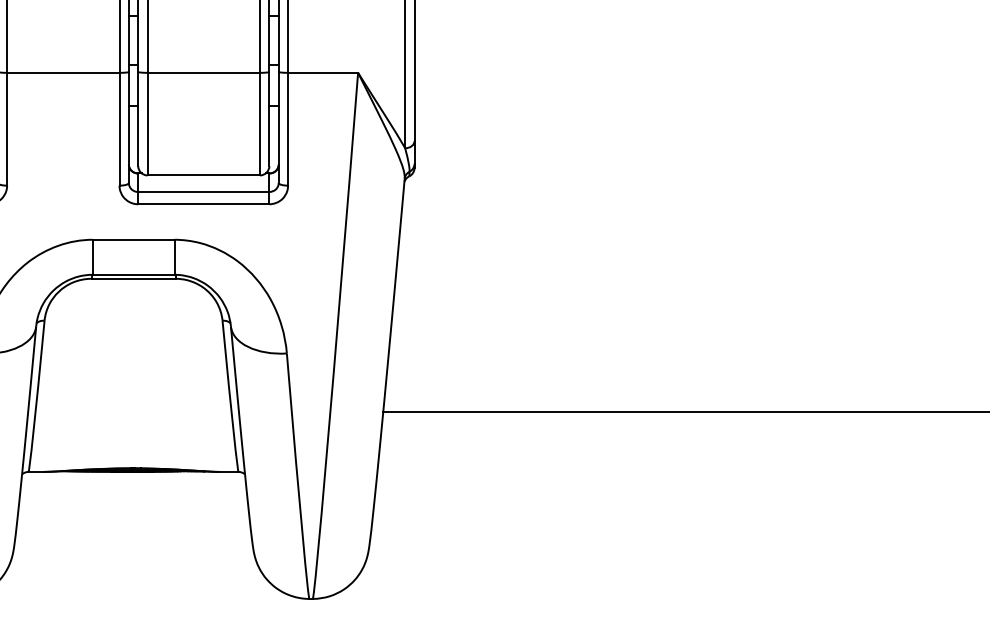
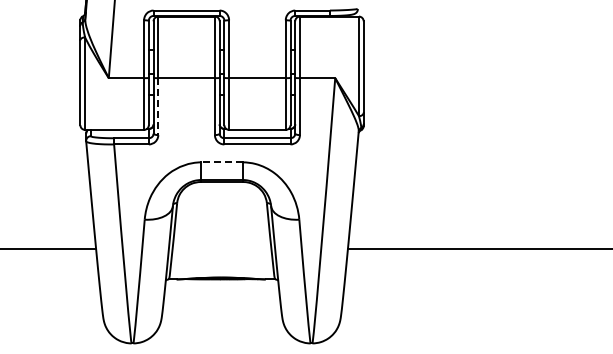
line: (7, 130) -> (158, 107), solid -> dashed
line: (134, 240) -> (222, 162), solid -> dashed

